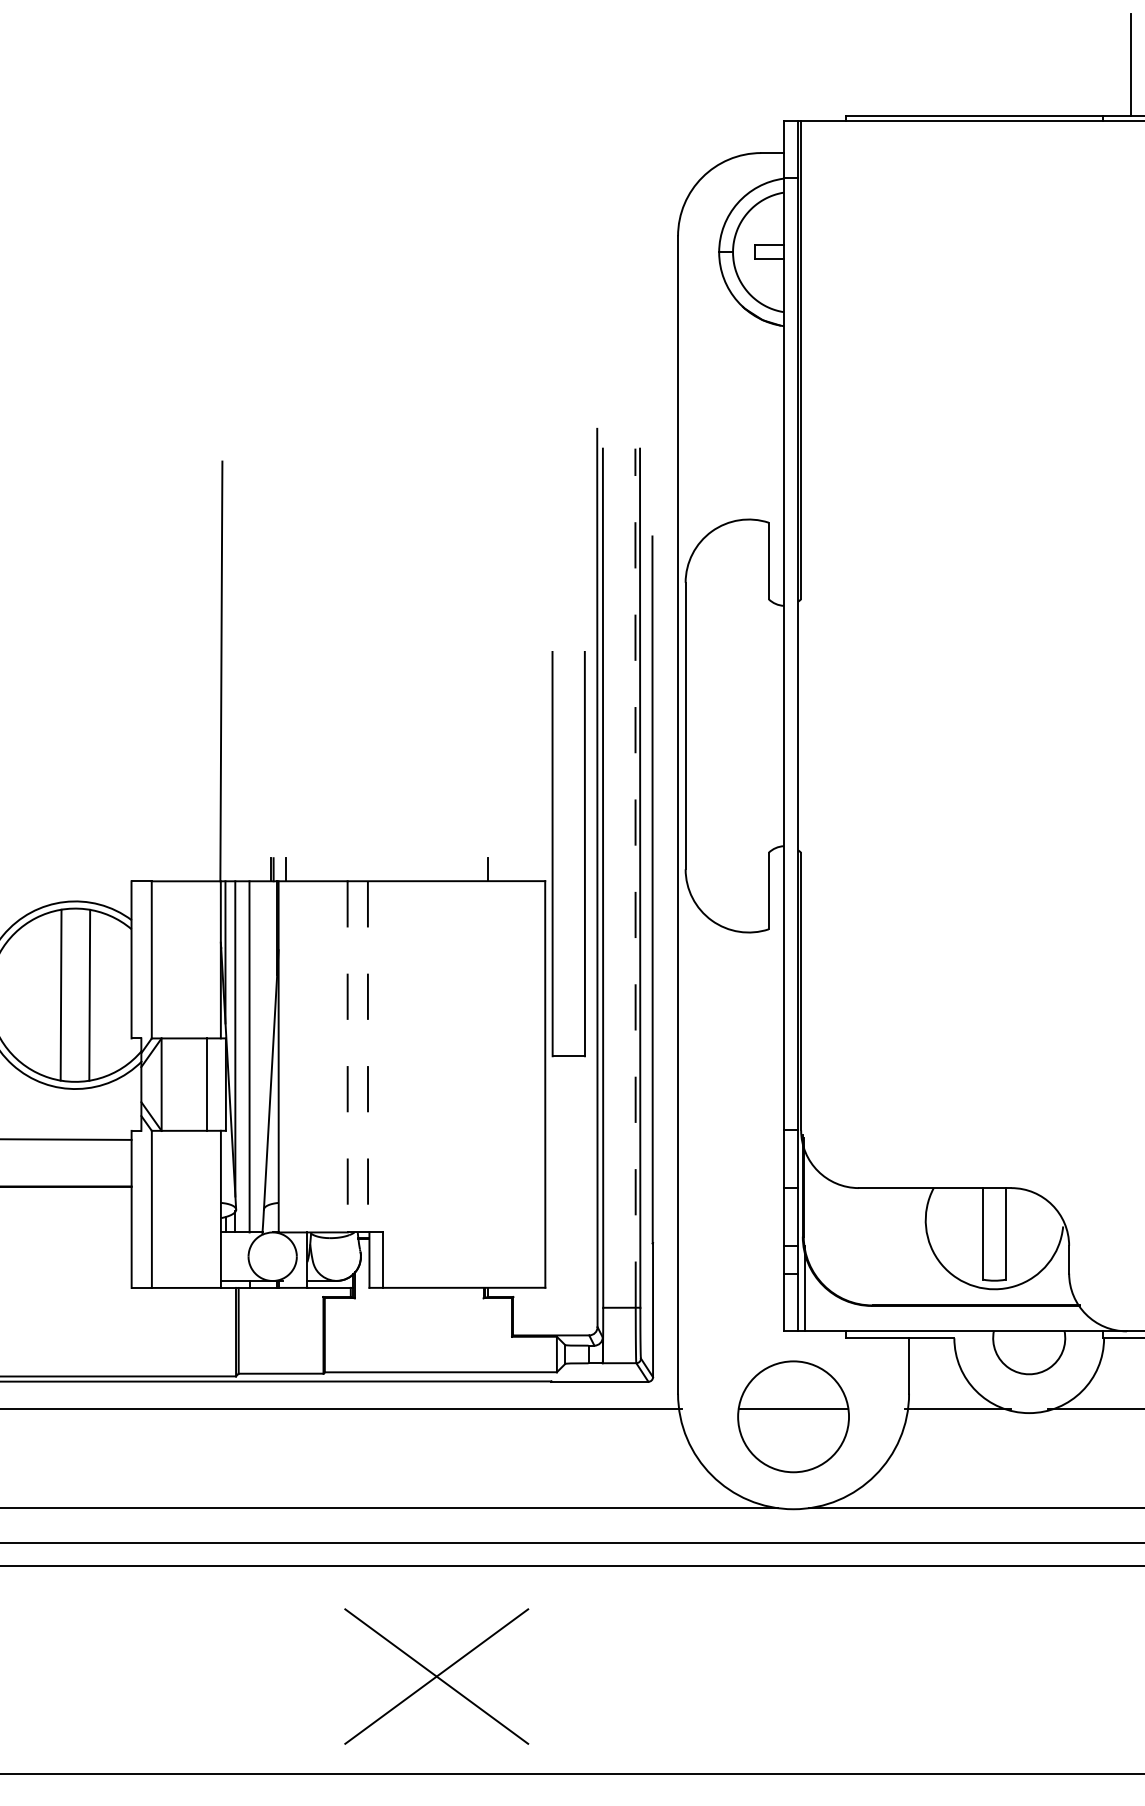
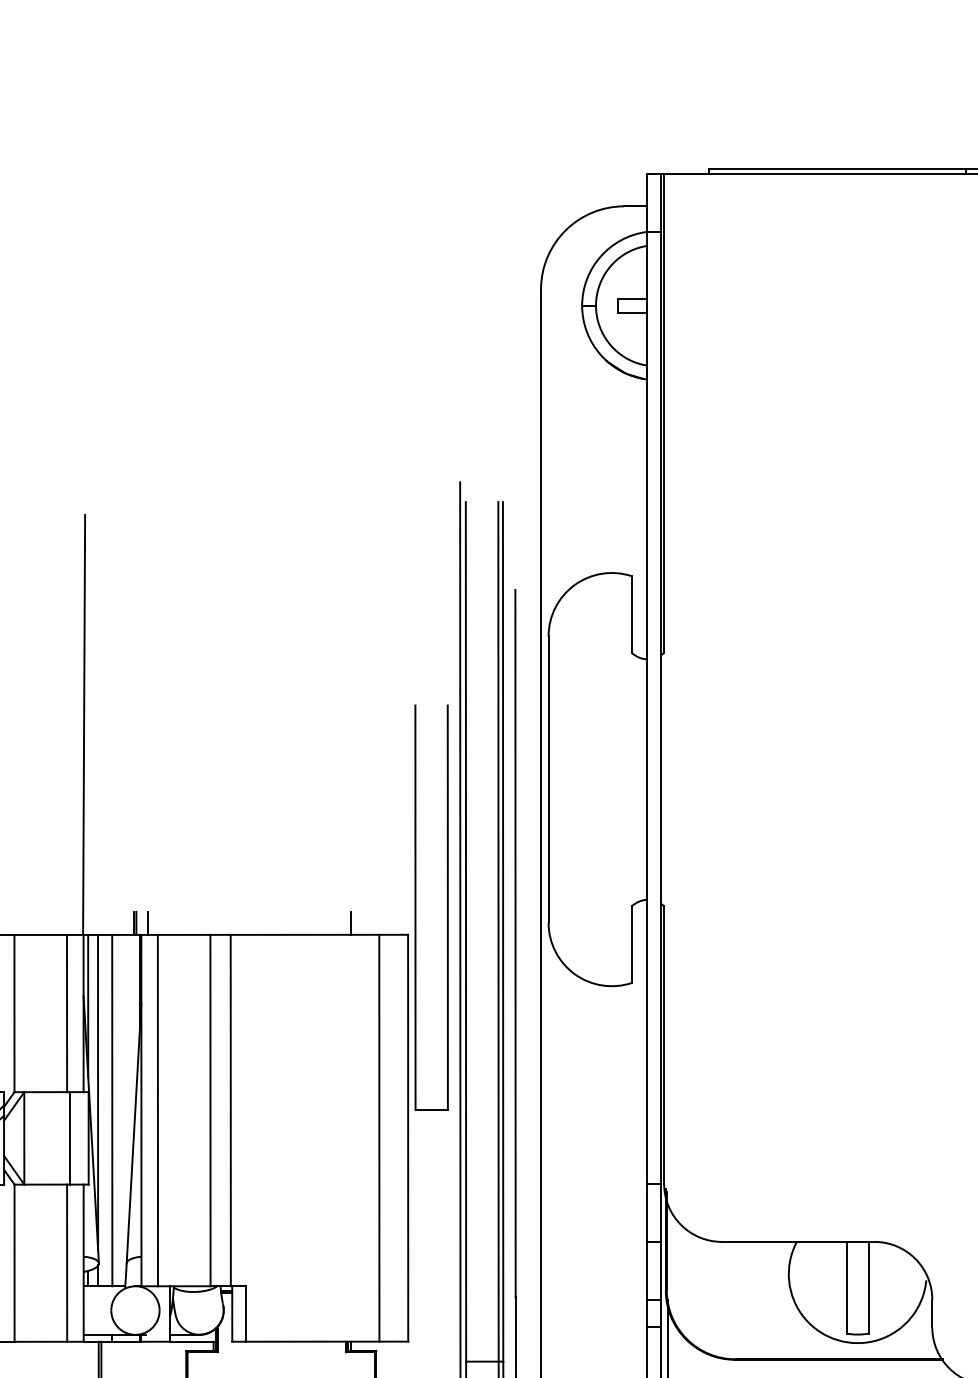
line: (635, 878) -> (498, 932), dashed -> solid
line: (204, 959) -> (67, 1013), added
line: (295, 1056) -> (158, 1110), added
line: (347, 1056) -> (210, 1110), dashed -> solid
line: (367, 1056) -> (230, 1110), dashed -> solid
line: (516, 1084) -> (379, 1138), added
line: (204, 1208) -> (67, 1262), added

